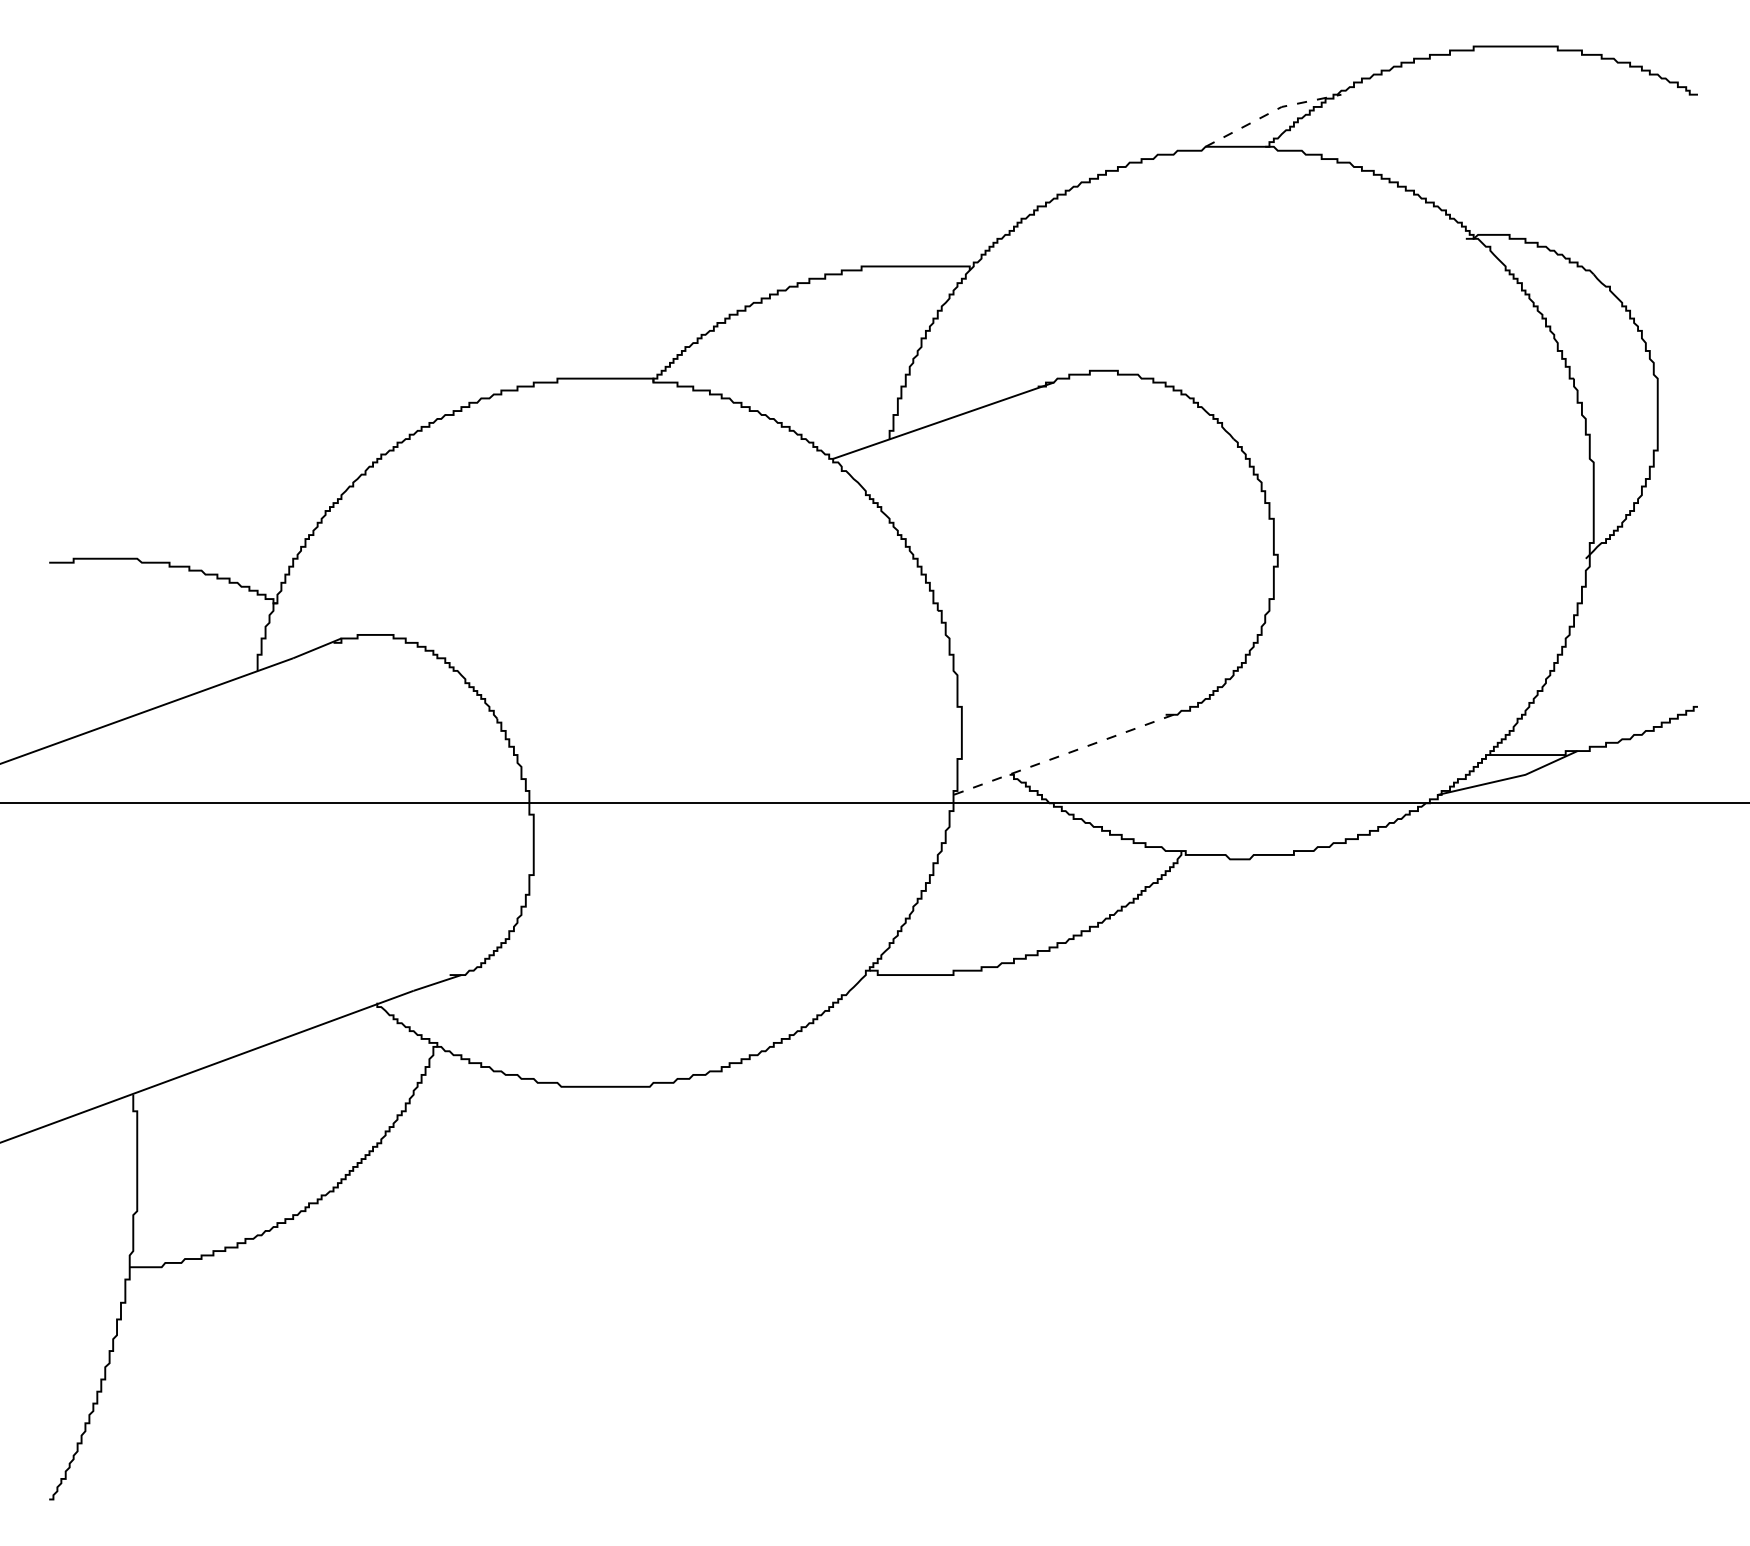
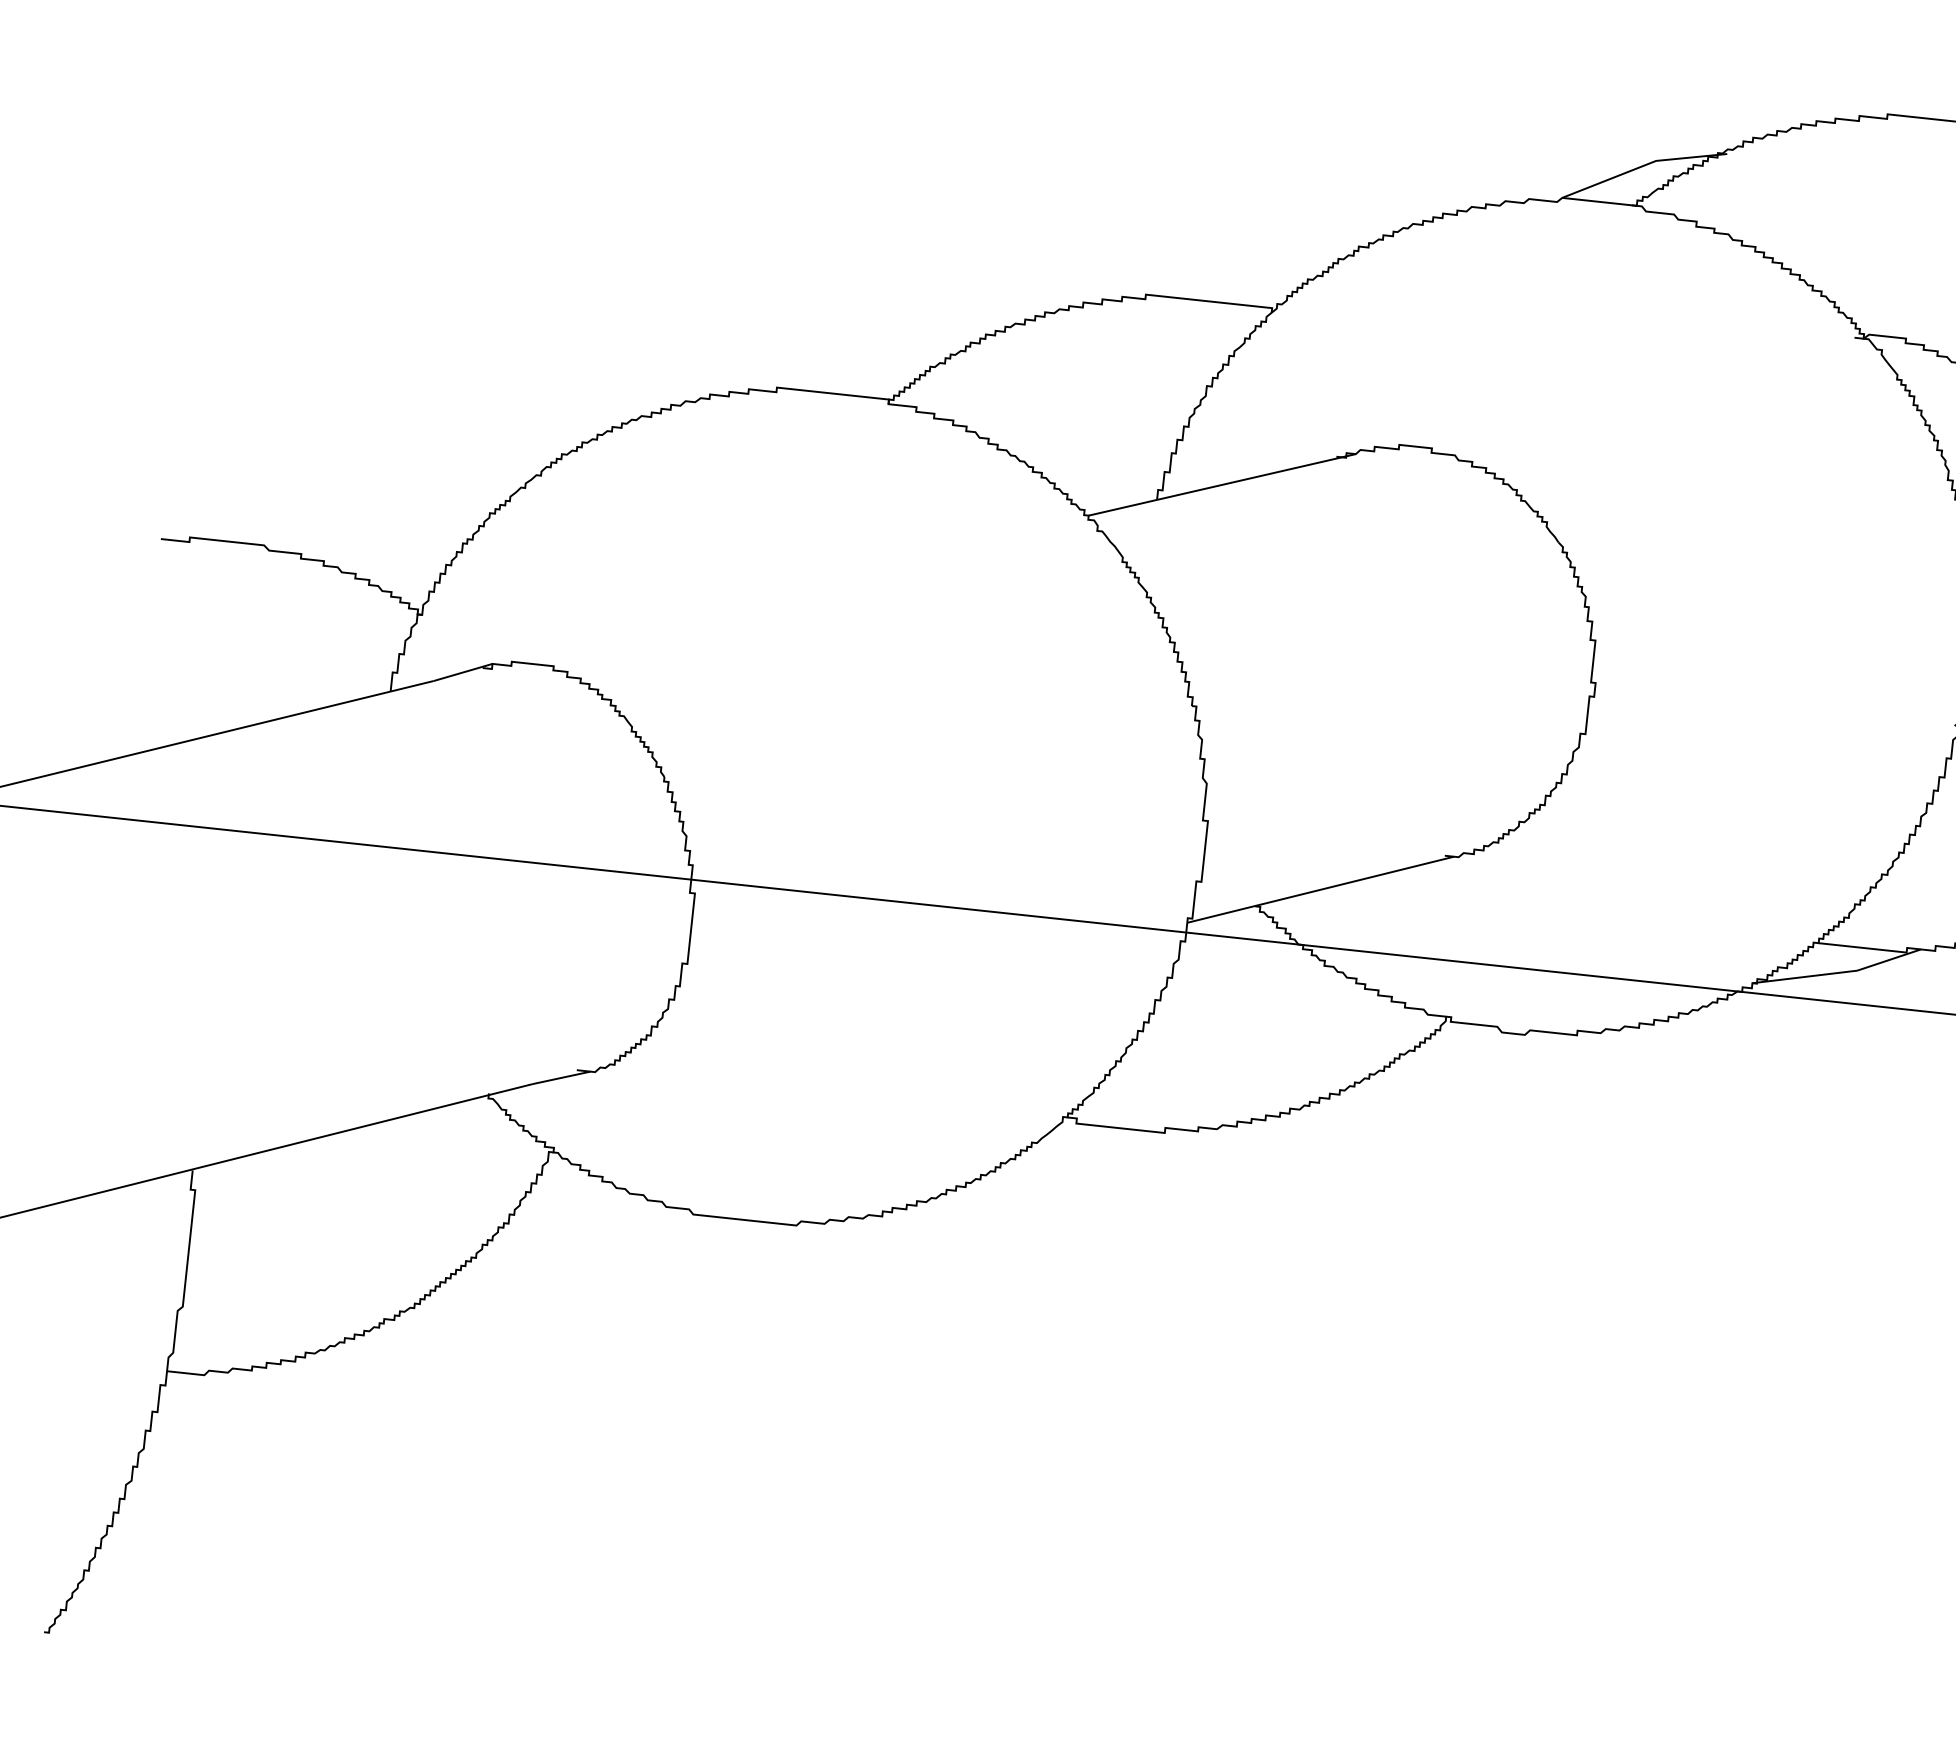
line: (1271, 112) -> (1643, 166), dashed -> solid
line: (1063, 755) -> (1320, 890), dashed -> solid

